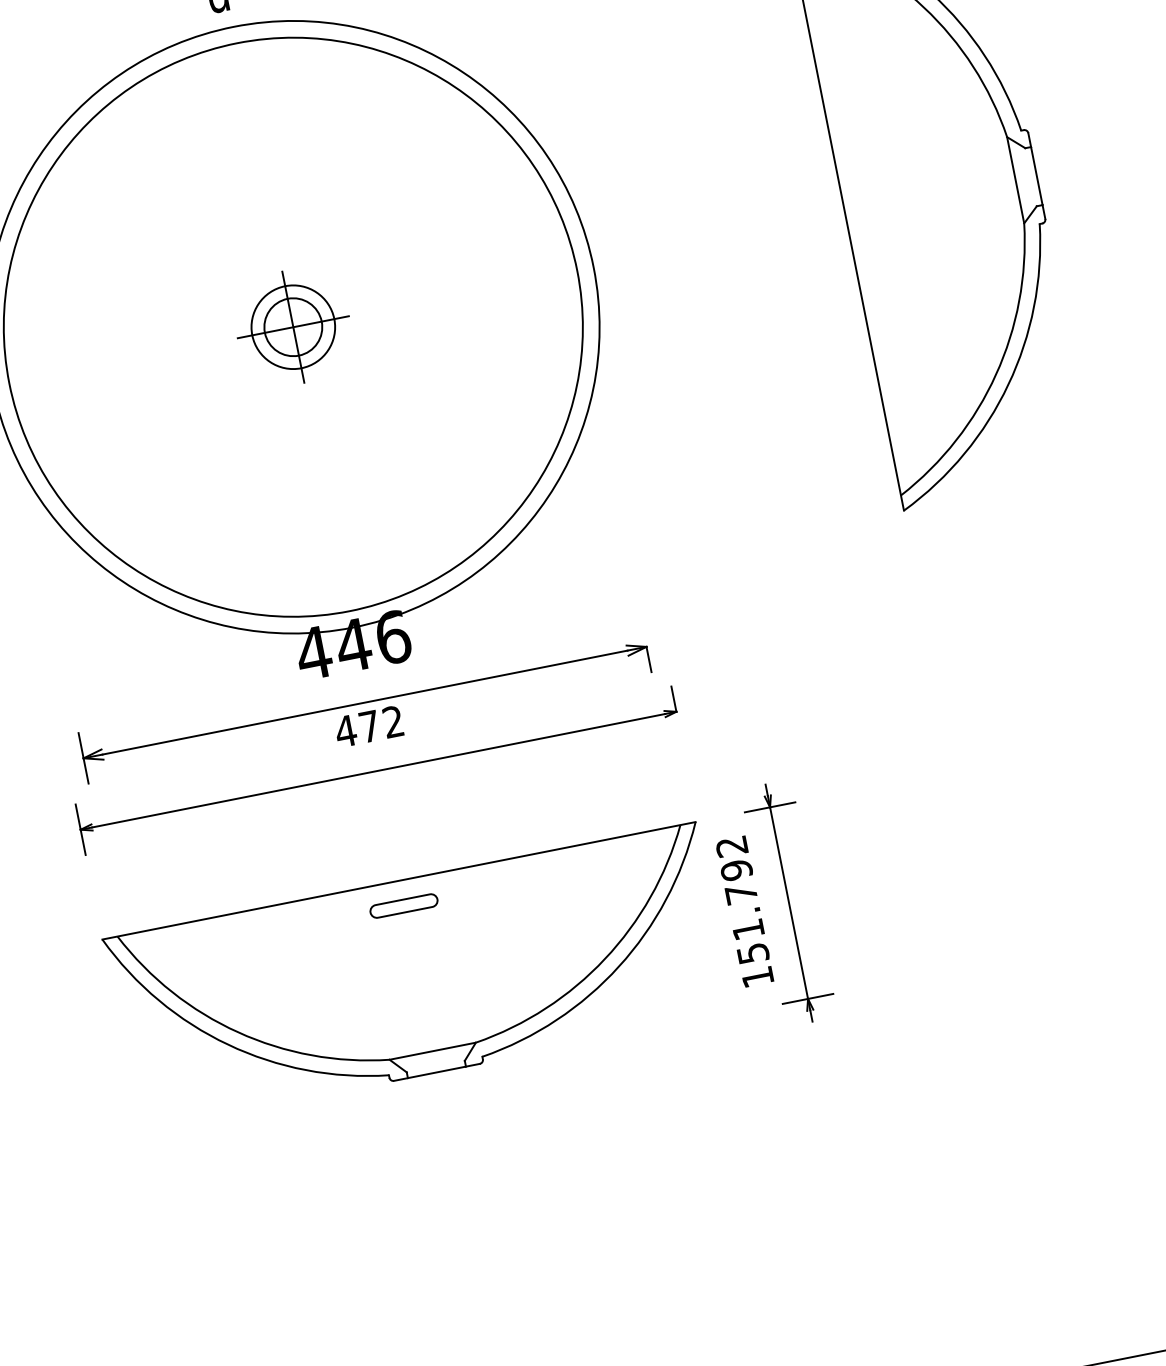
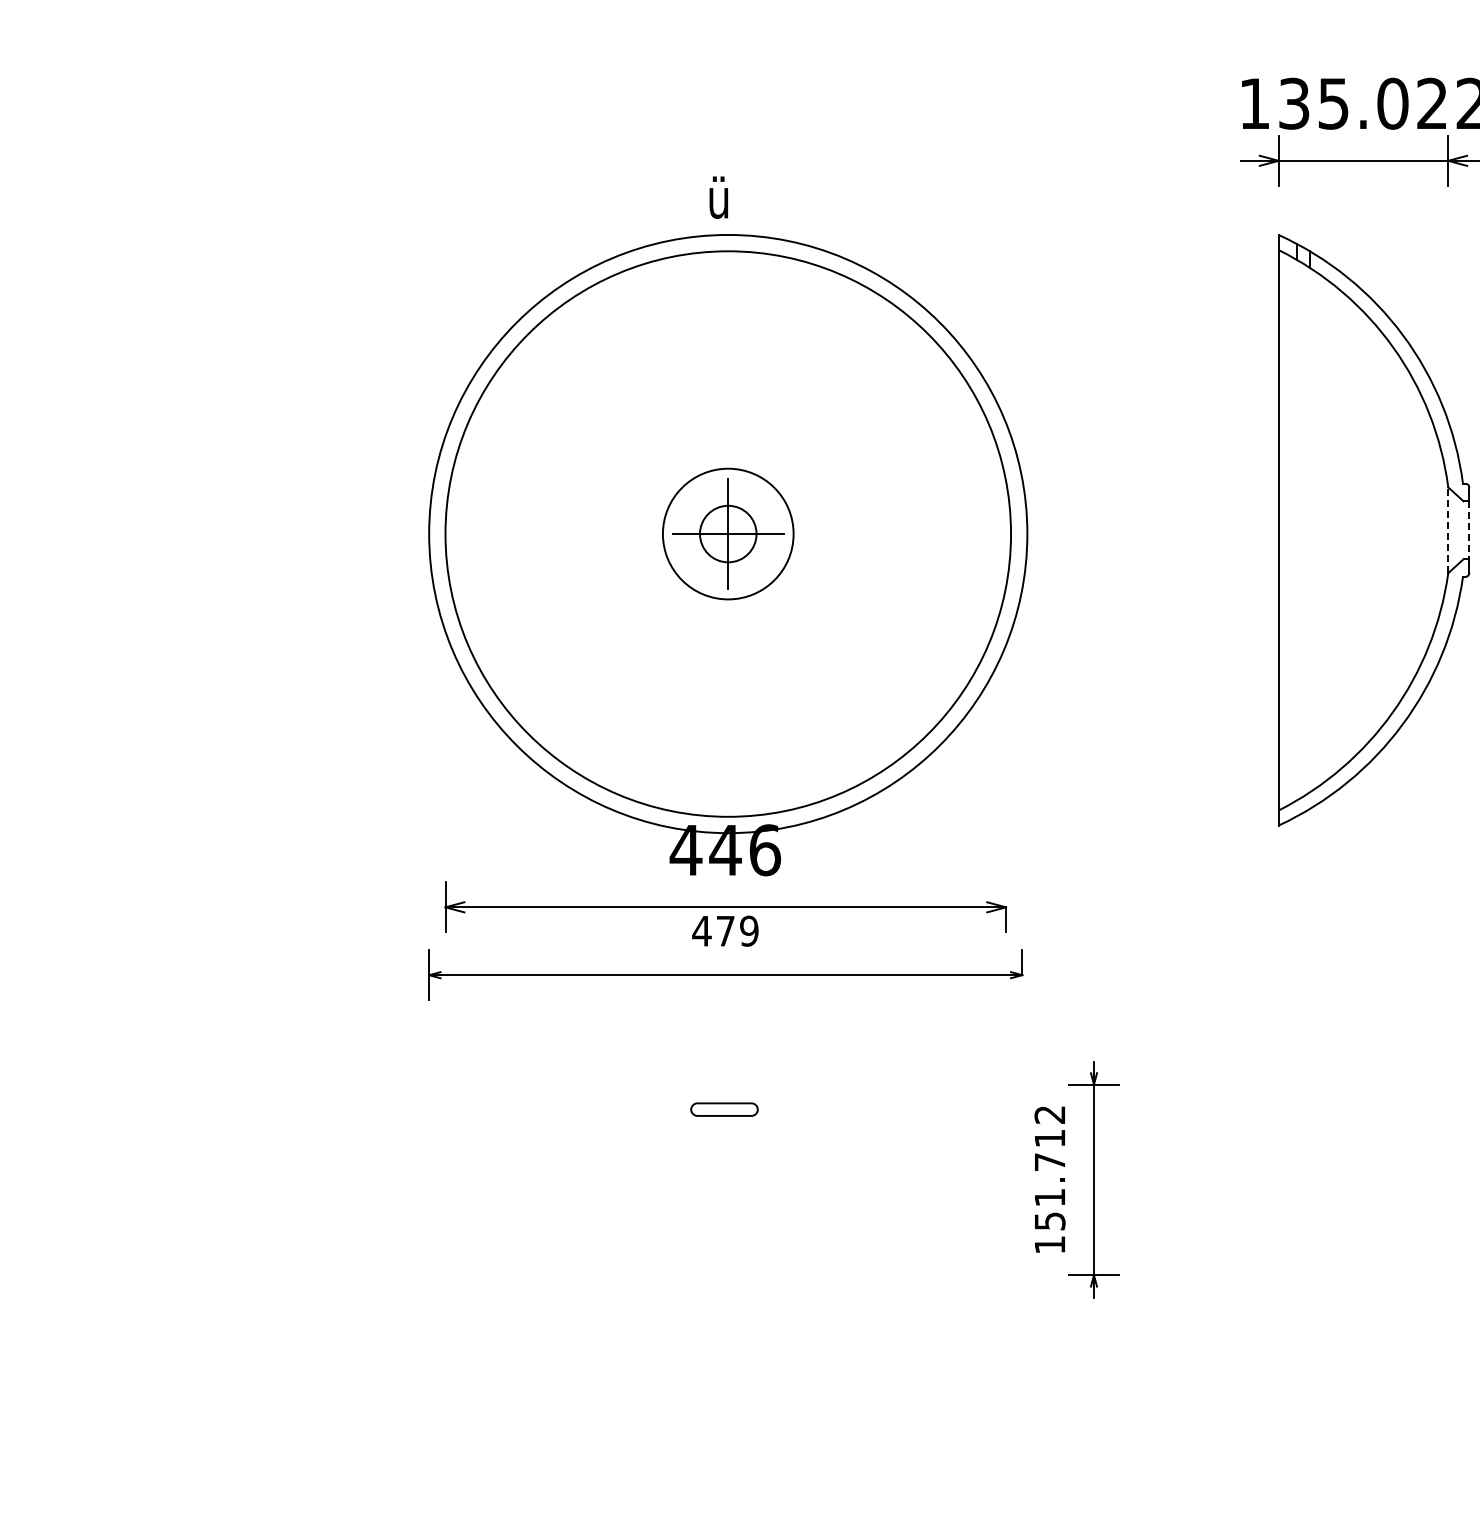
line: (1037, 176) -> (1469, 530), solid -> dashed
line: (1015, 180) -> (1448, 530), solid -> dashed
circle: (293, 326) -> (728, 533), size x1.6
text: (393, 721) -> (749, 930), 472 -> 479
text: (736, 870) -> (1049, 1138), 151.792 -> 151.712
part: (418, 977) -> (724, 1180), removed

